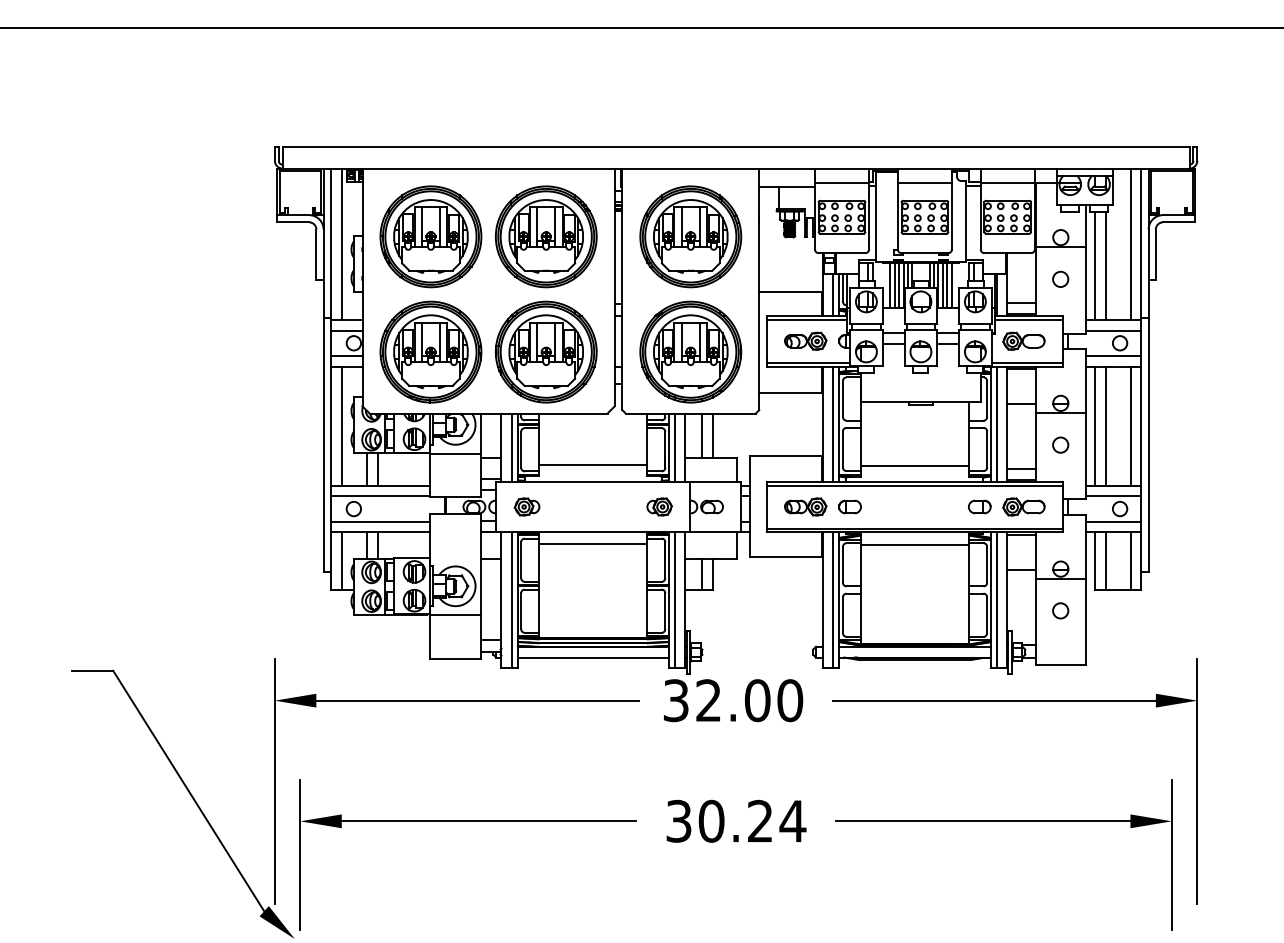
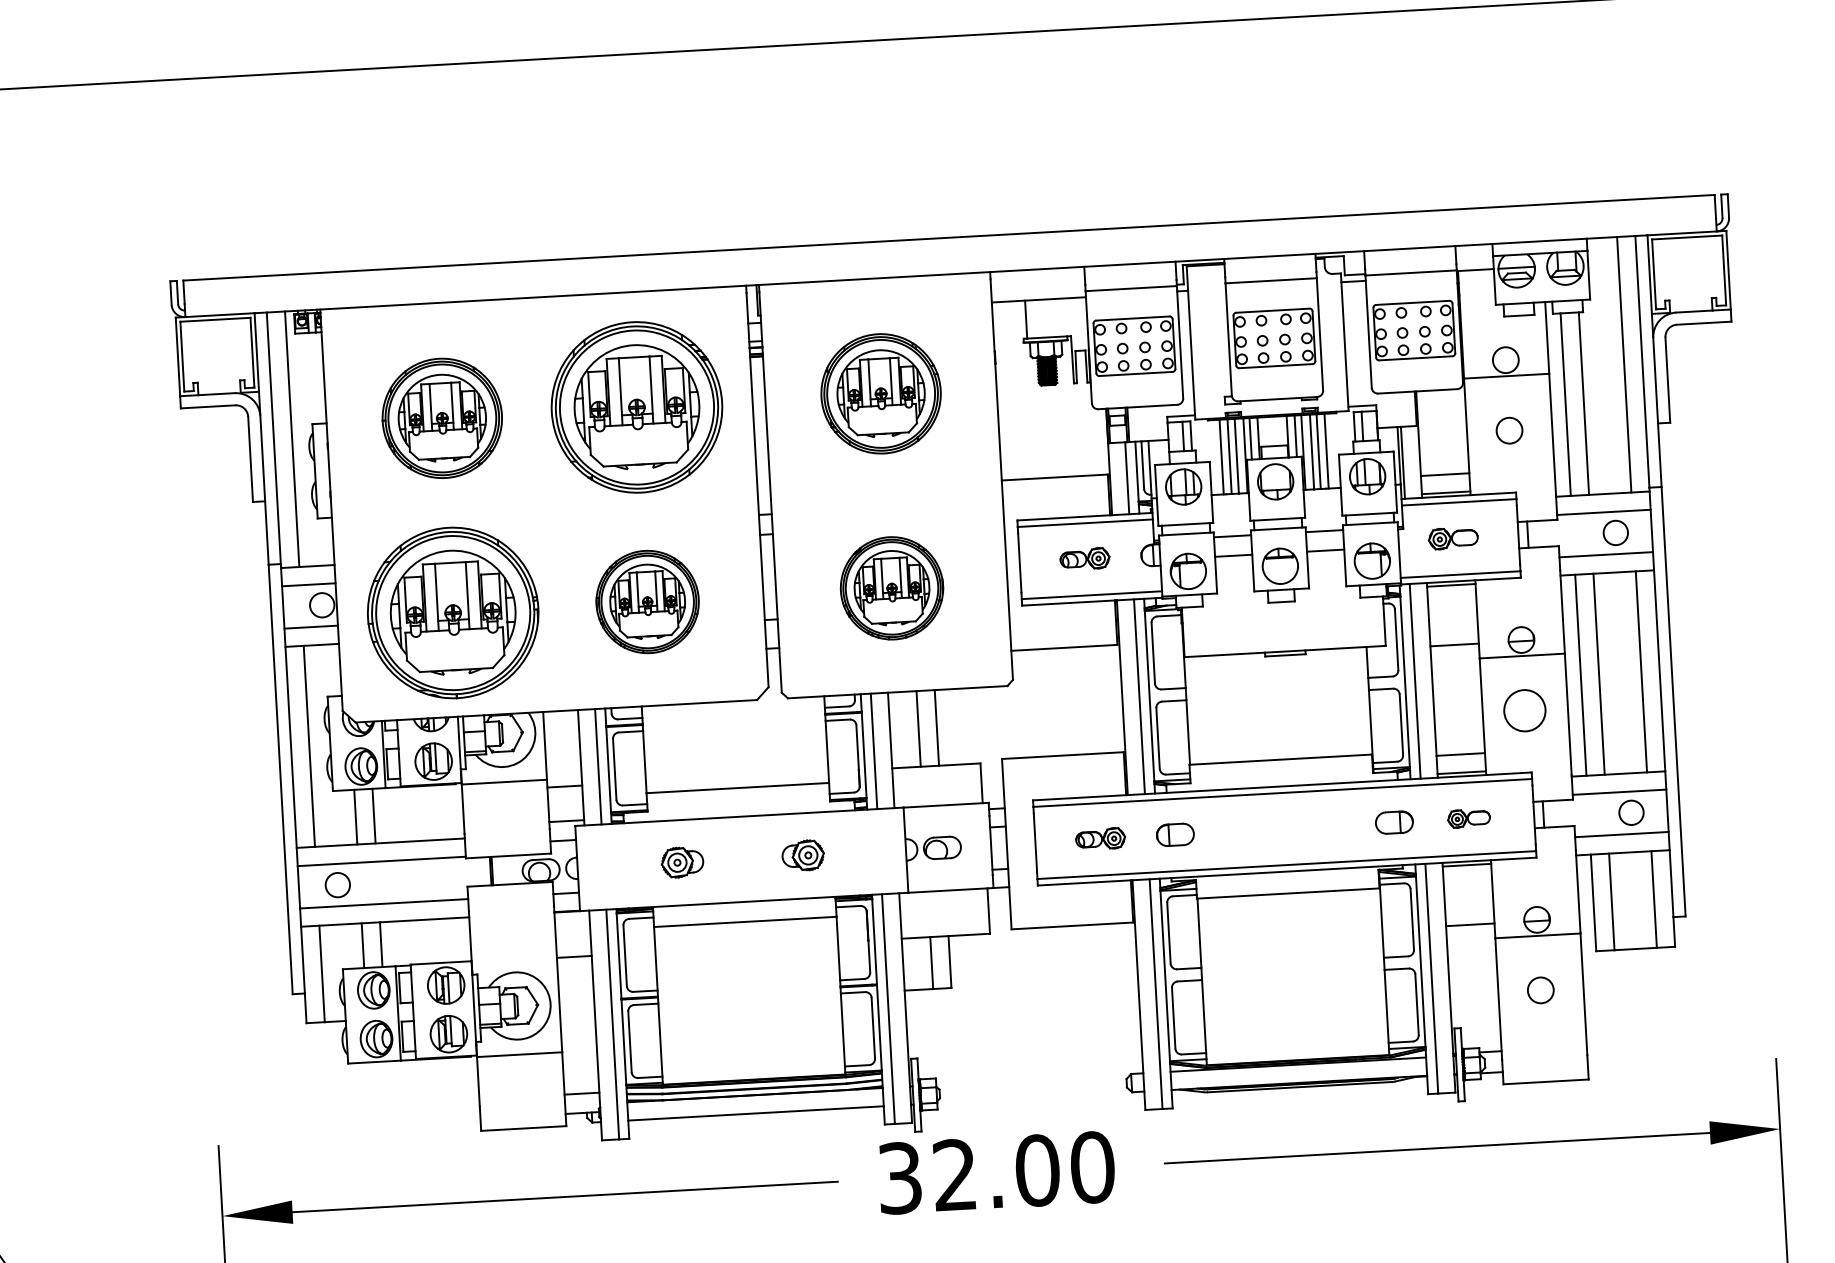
part: (430, 236) -> (441, 417), size x0.7
part: (690, 236) -> (880, 393), size x0.7
part: (805, 340) -> (1084, 557), size x0.7
part: (1023, 340) -> (1452, 537), size x0.7
part: (545, 351) -> (646, 601), size x0.6
part: (690, 351) -> (891, 587), size x0.6
circle: (1060, 444) -> (1524, 709), size x1.6
part: (526, 506) -> (681, 861), moved
part: (659, 506) -> (802, 854), moved
part: (805, 506) -> (1100, 838), size x0.7
part: (1023, 506) -> (1468, 817), size x0.6

